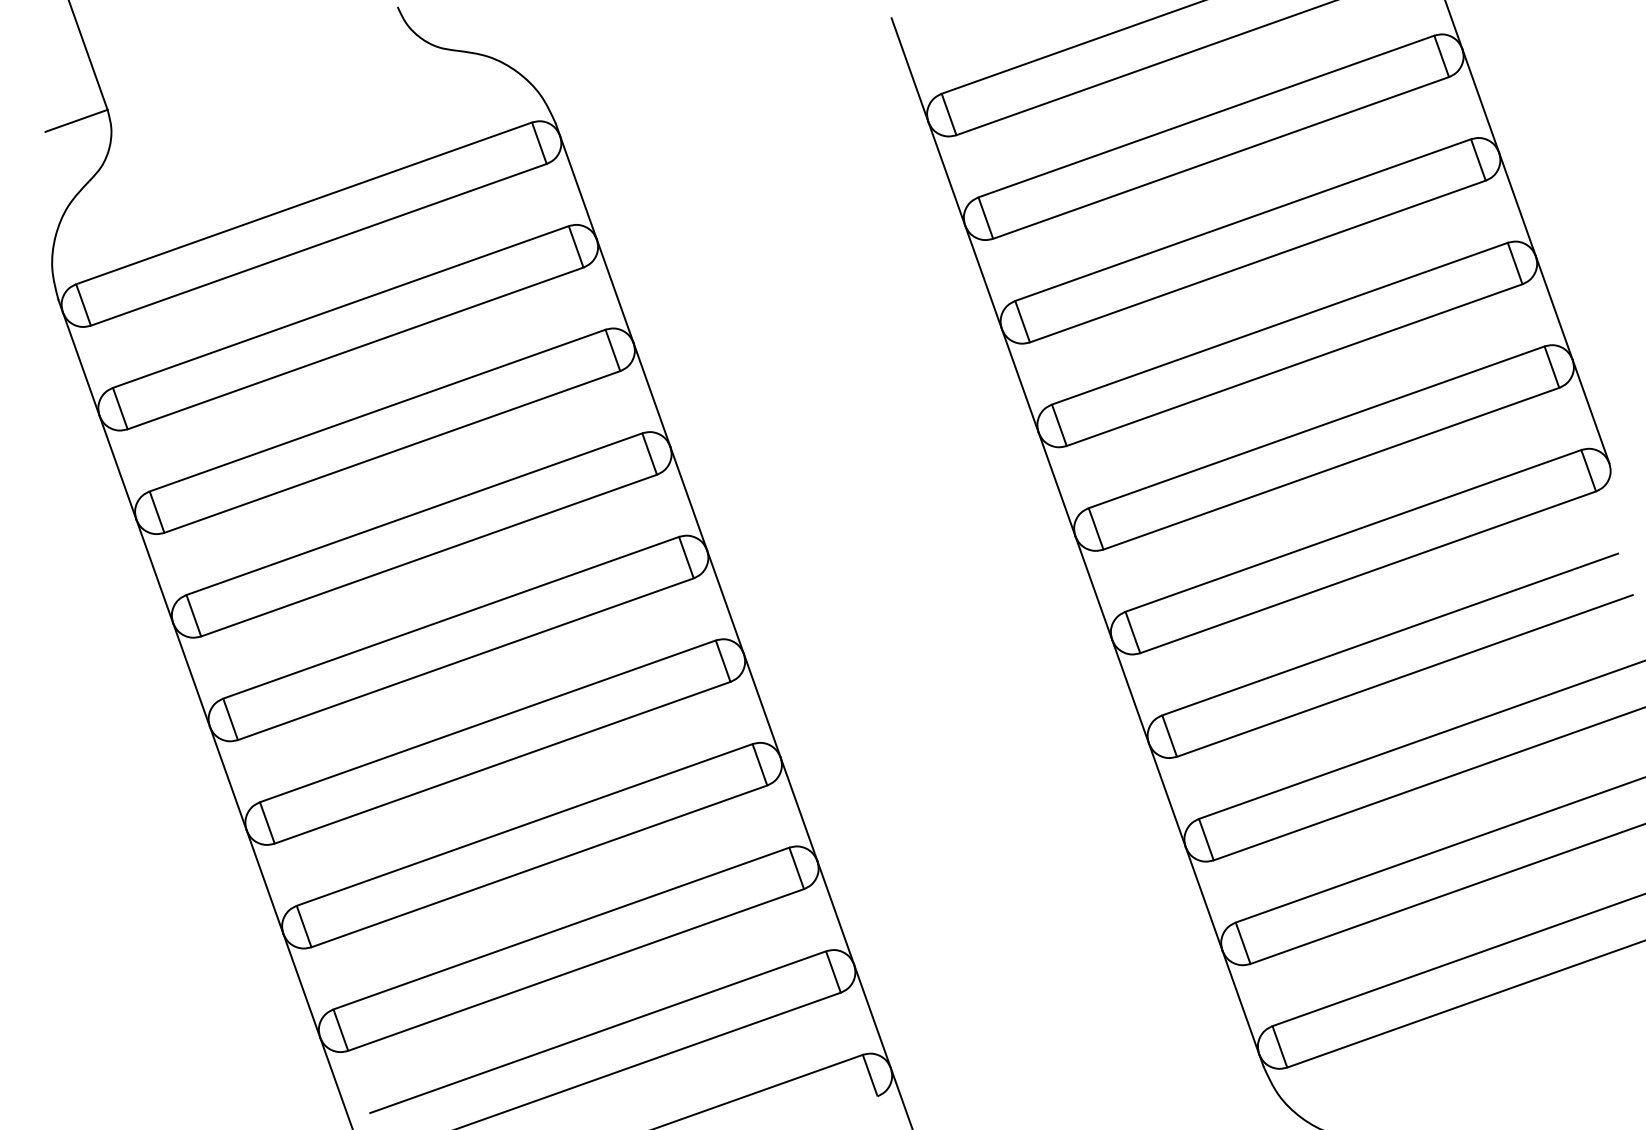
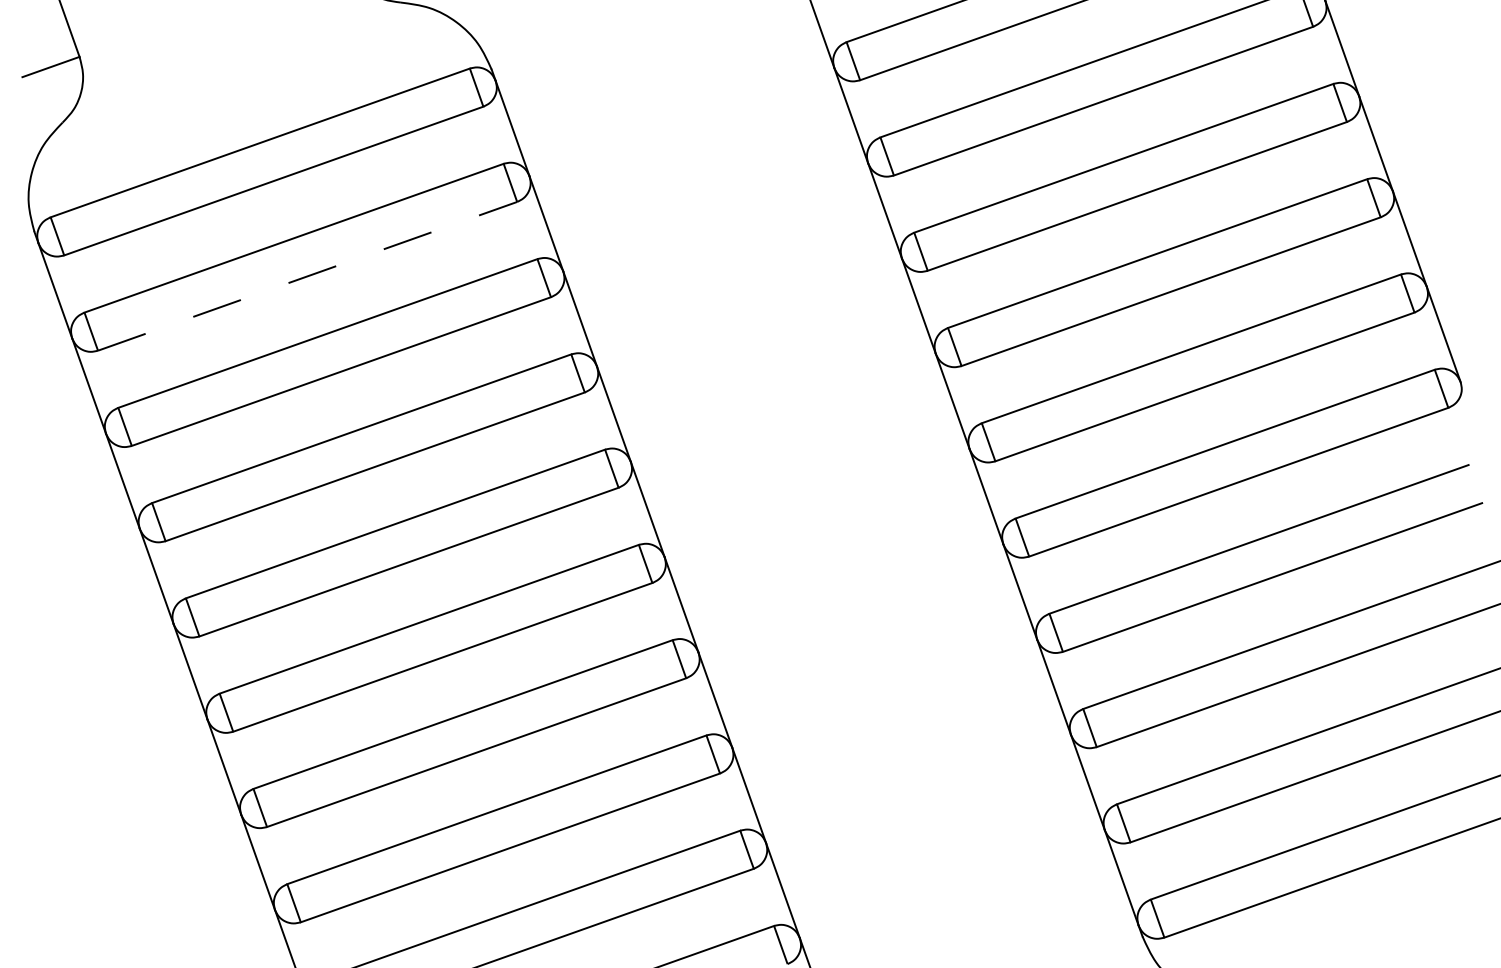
line: (355, 348) -> (307, 276), solid -> dashed

